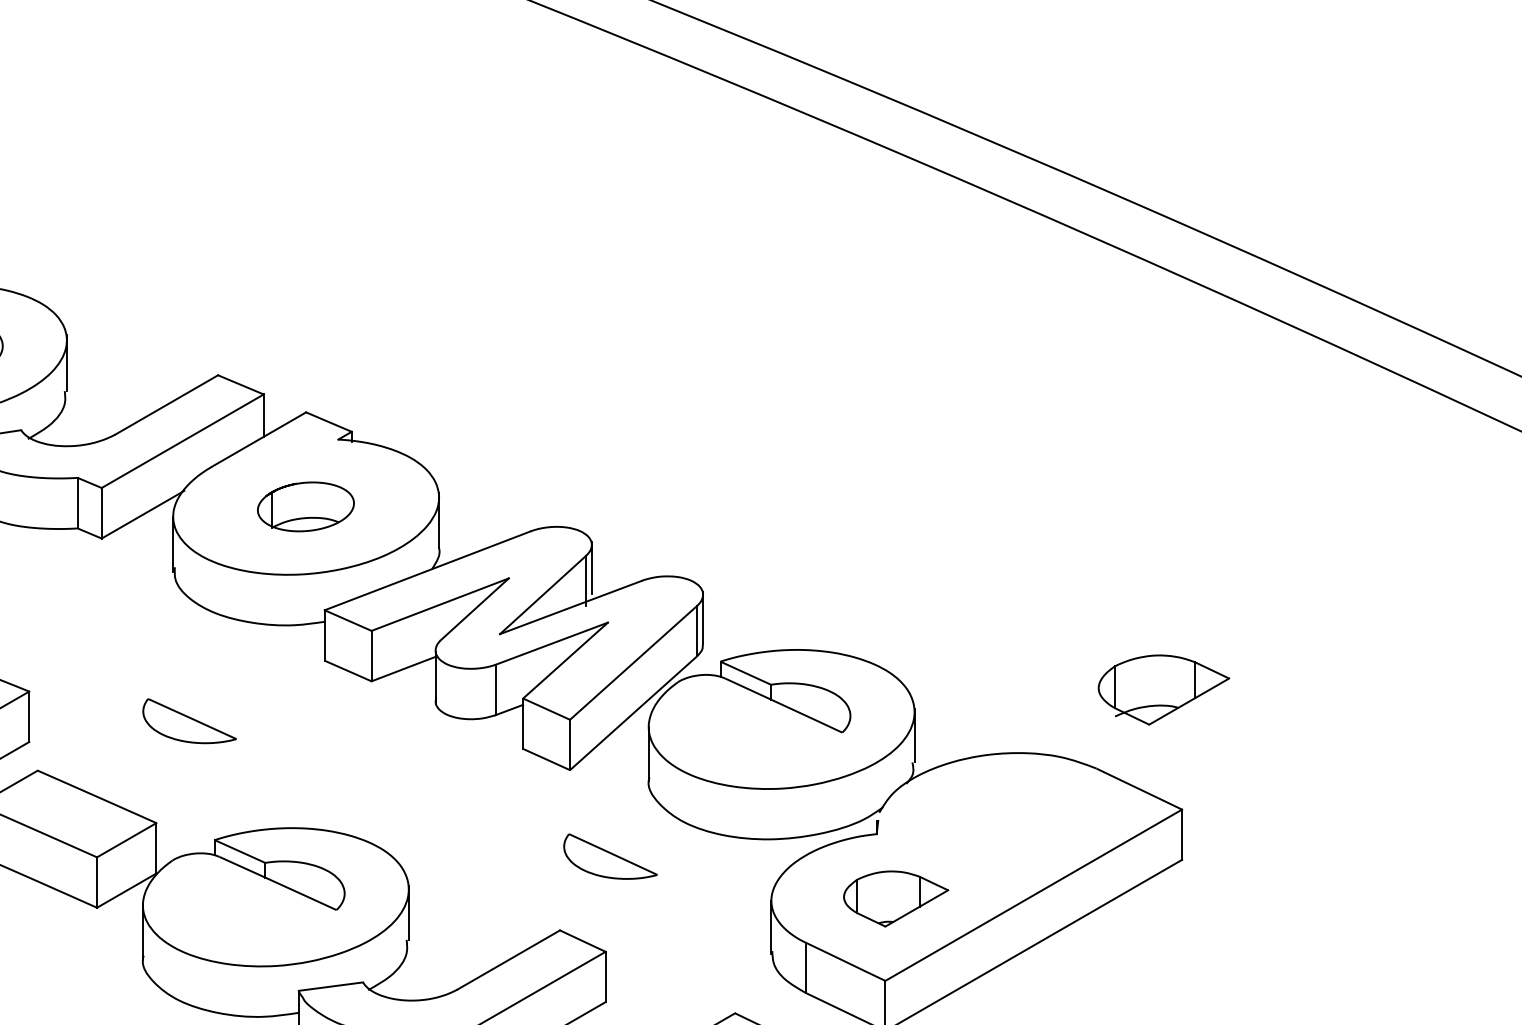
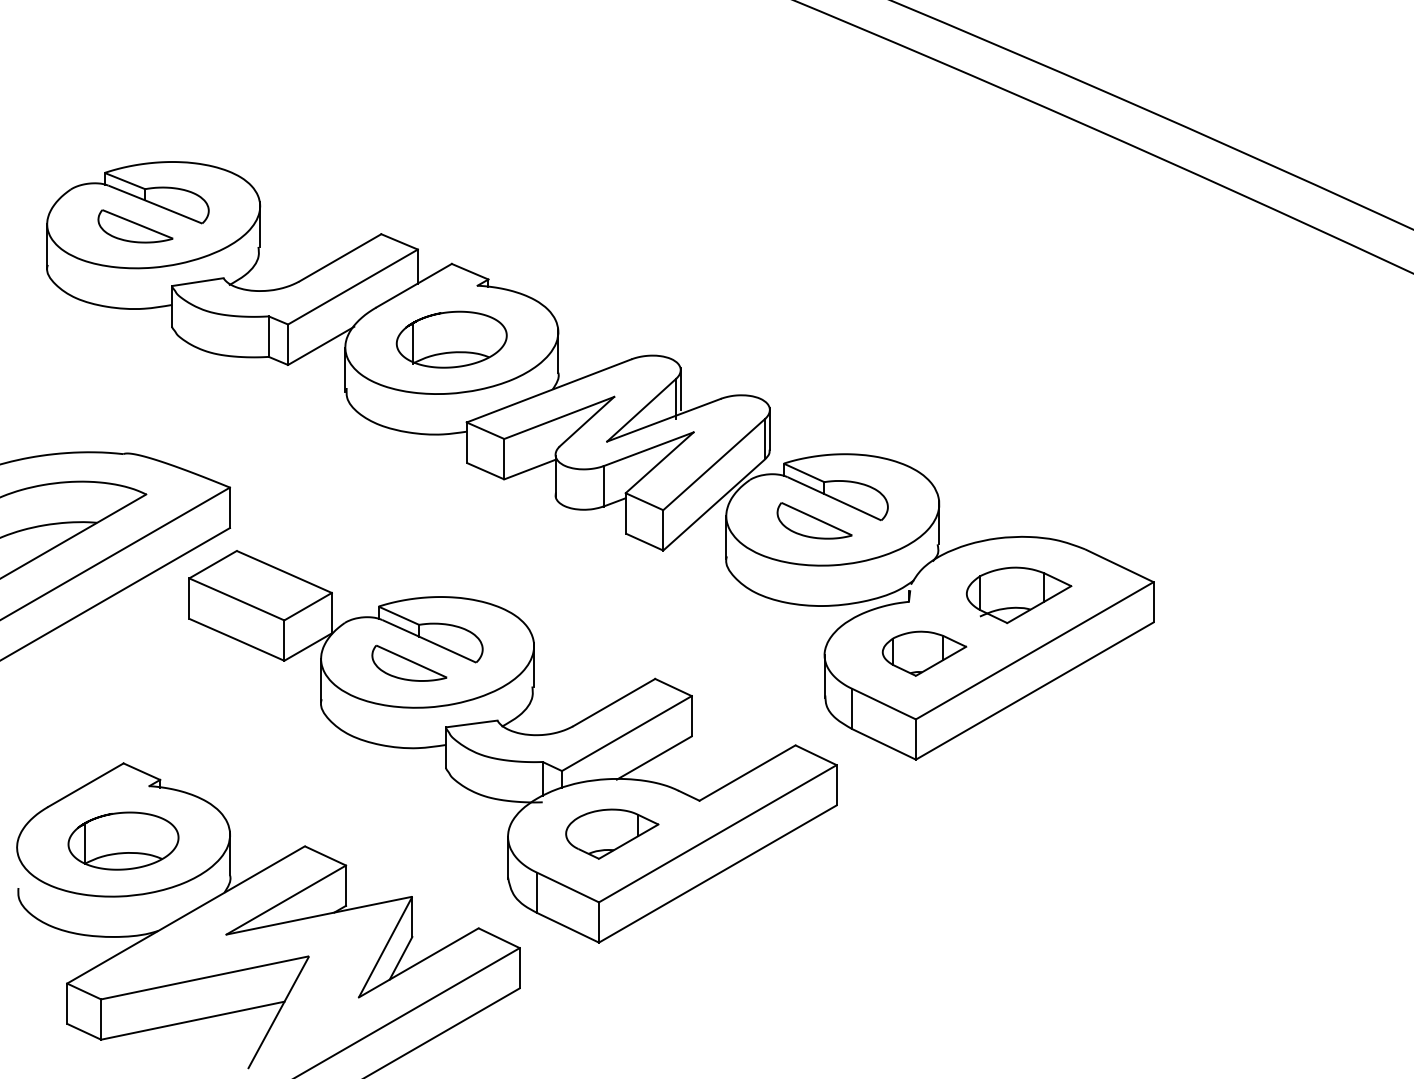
part: (305, 506) -> (451, 339), size x1.43
part: (1164, 690) -> (1019, 595), moved
part: (189, 720) -> (409, 662), moved
part: (610, 856) -> (814, 520), moved

